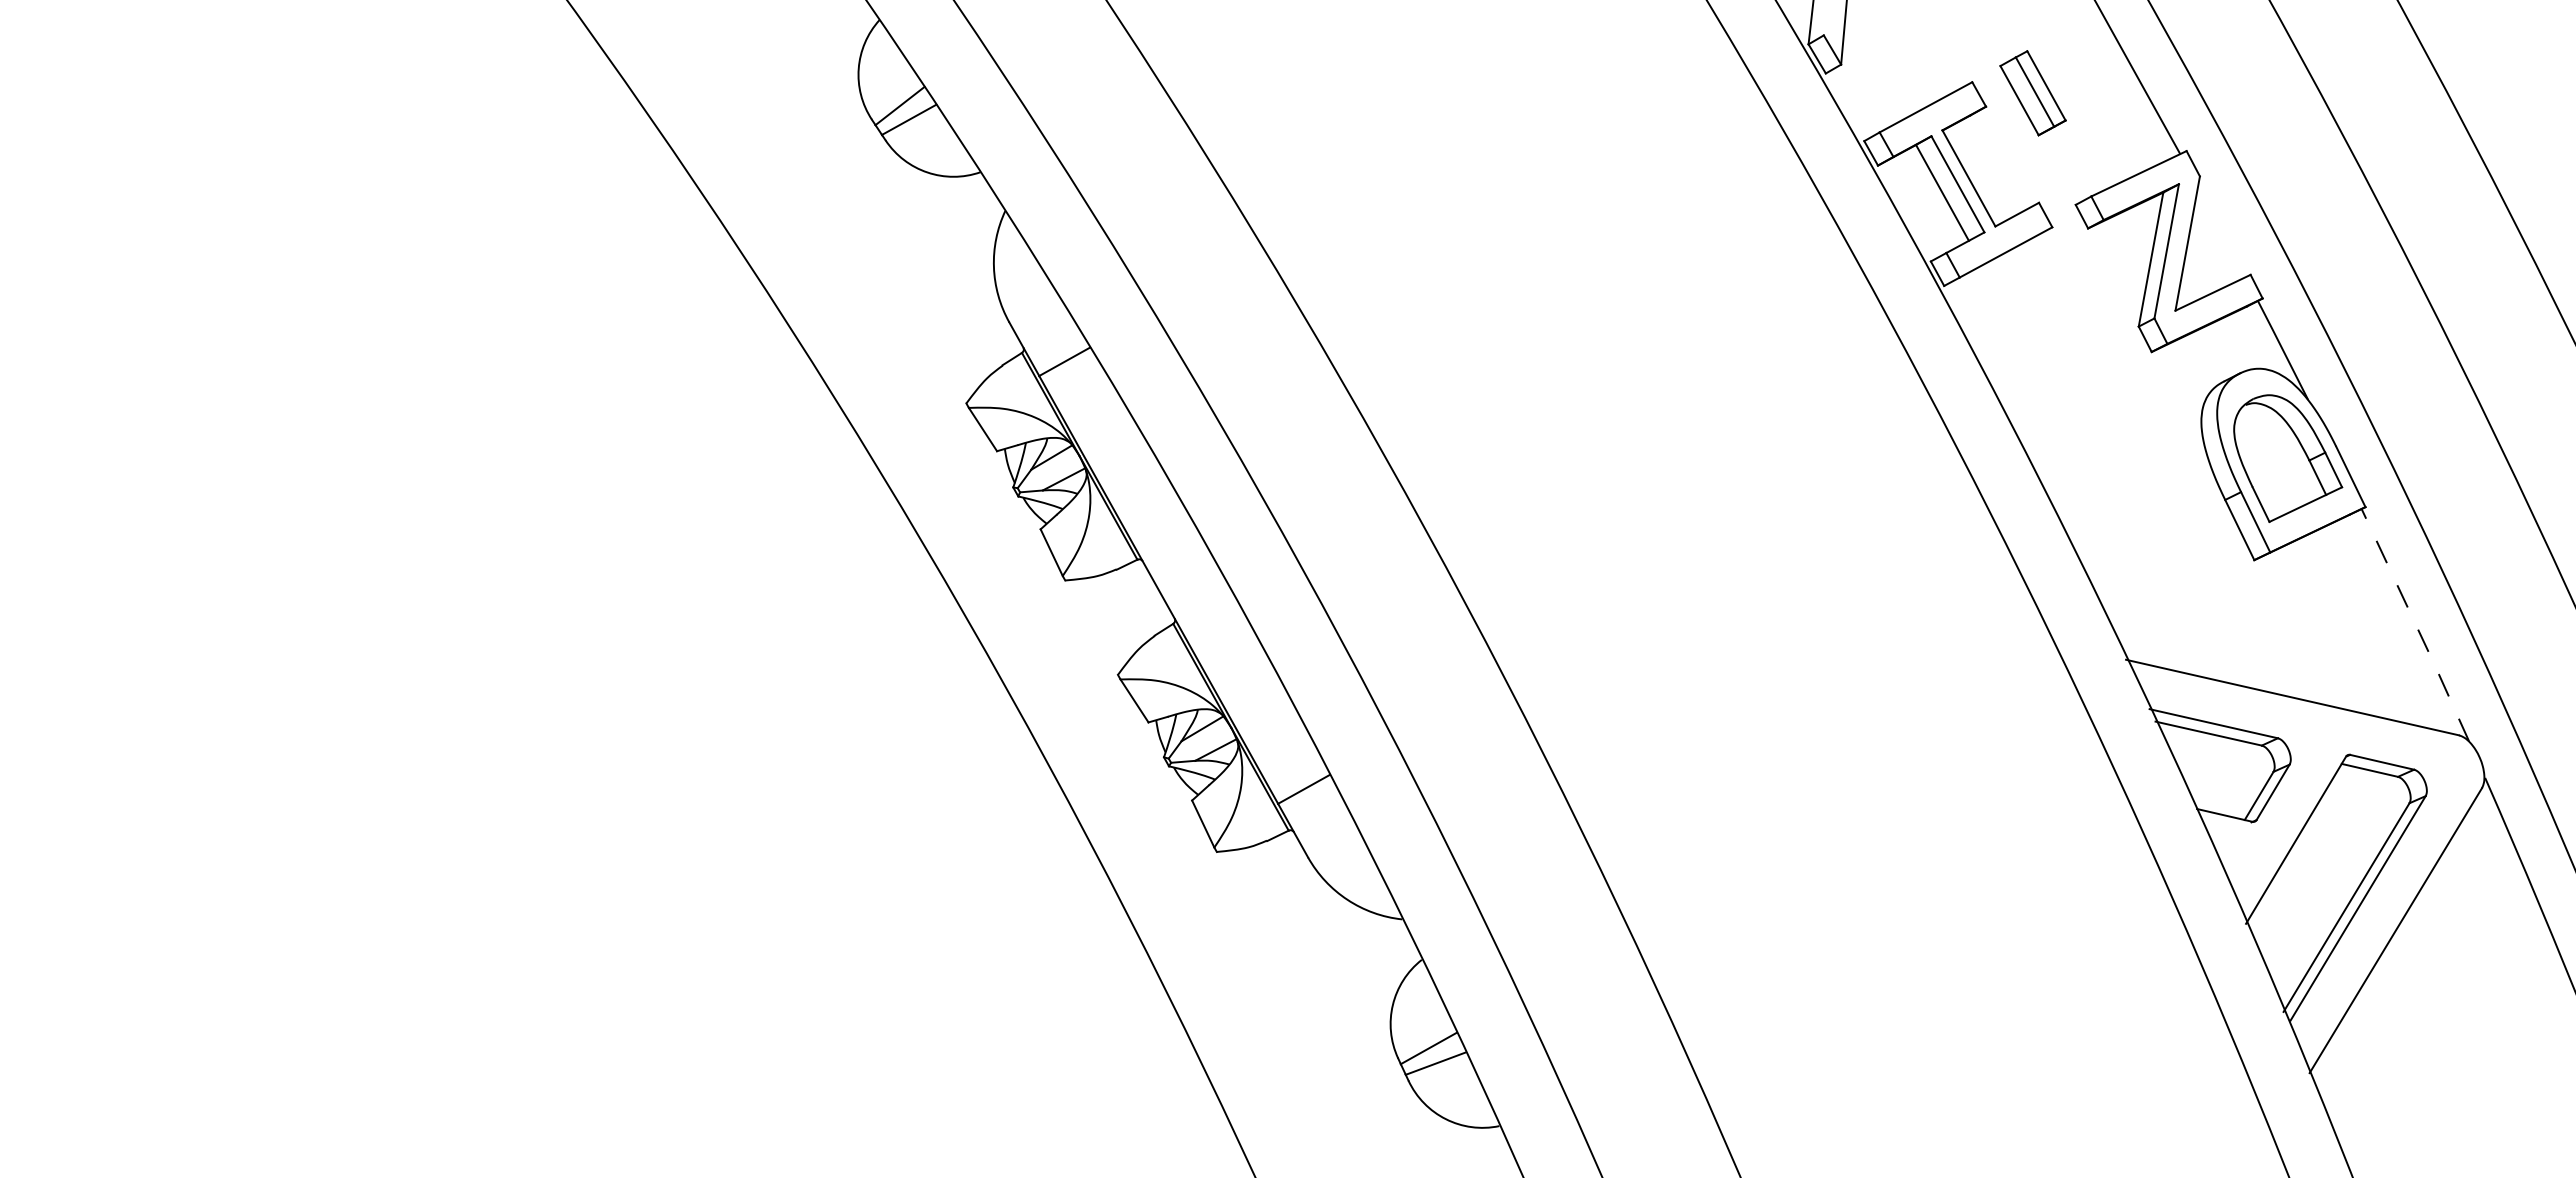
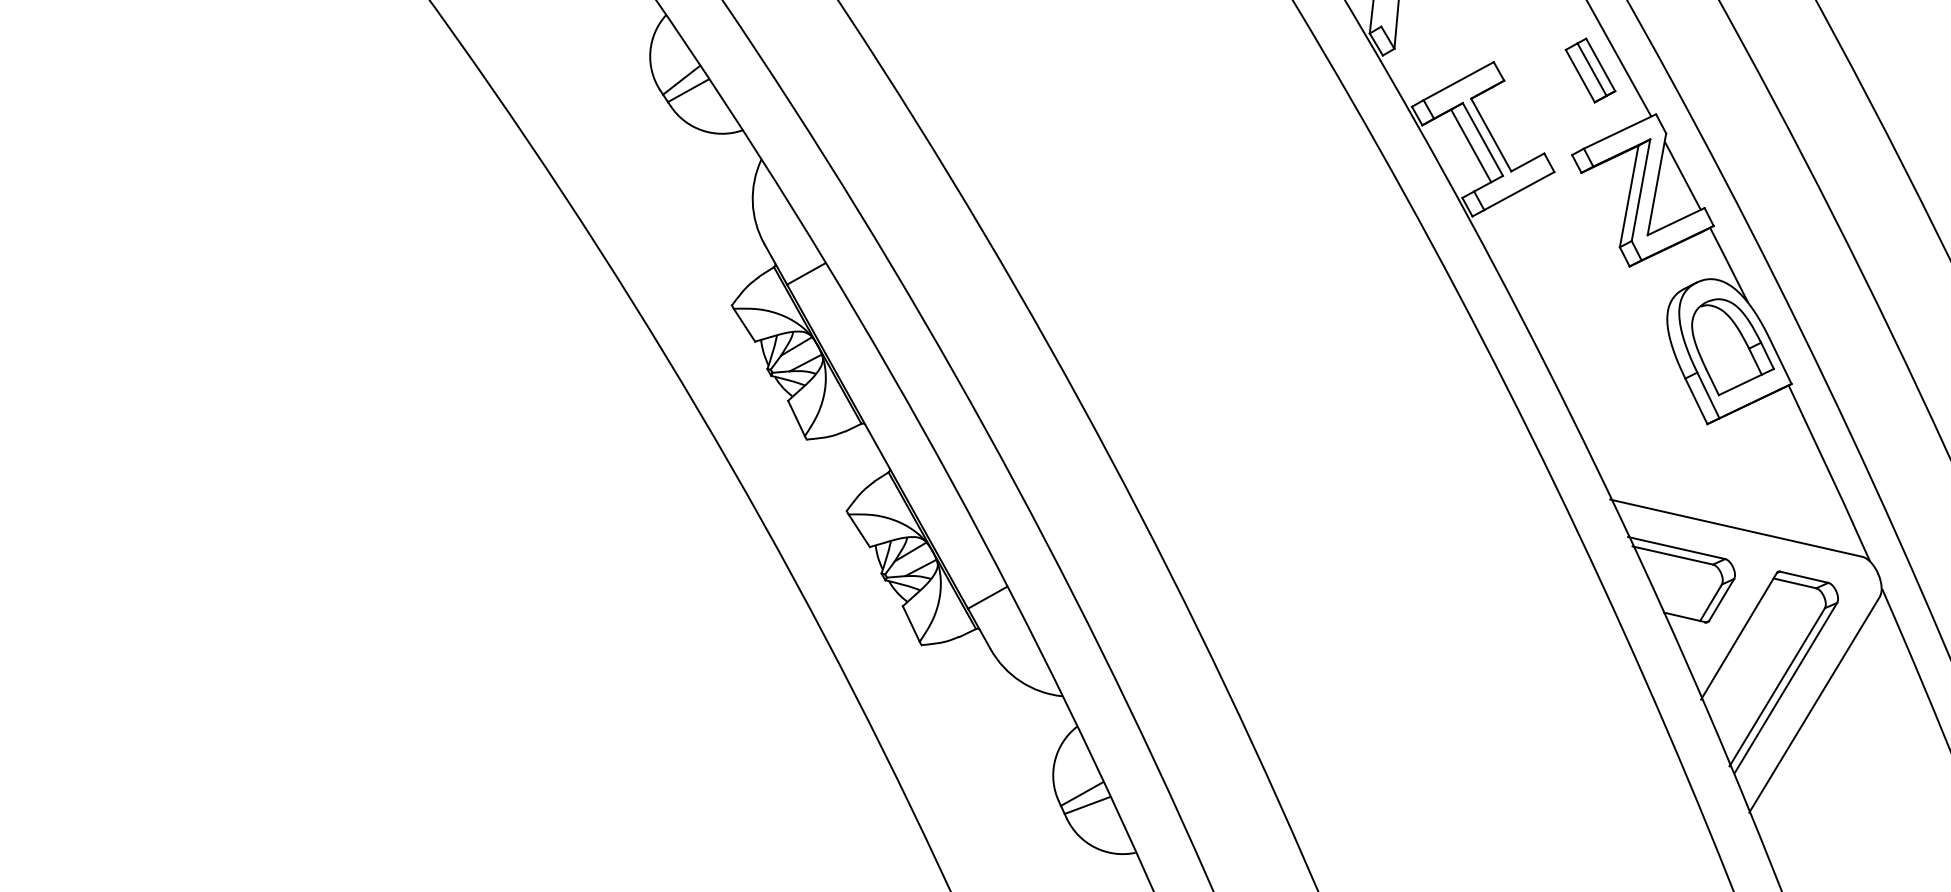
part: (2032, 93) -> (1590, 70), moved
line: (2221, 232) -> (1682, 175), added
line: (2416, 625) -> (1830, 473), dashed -> solid

